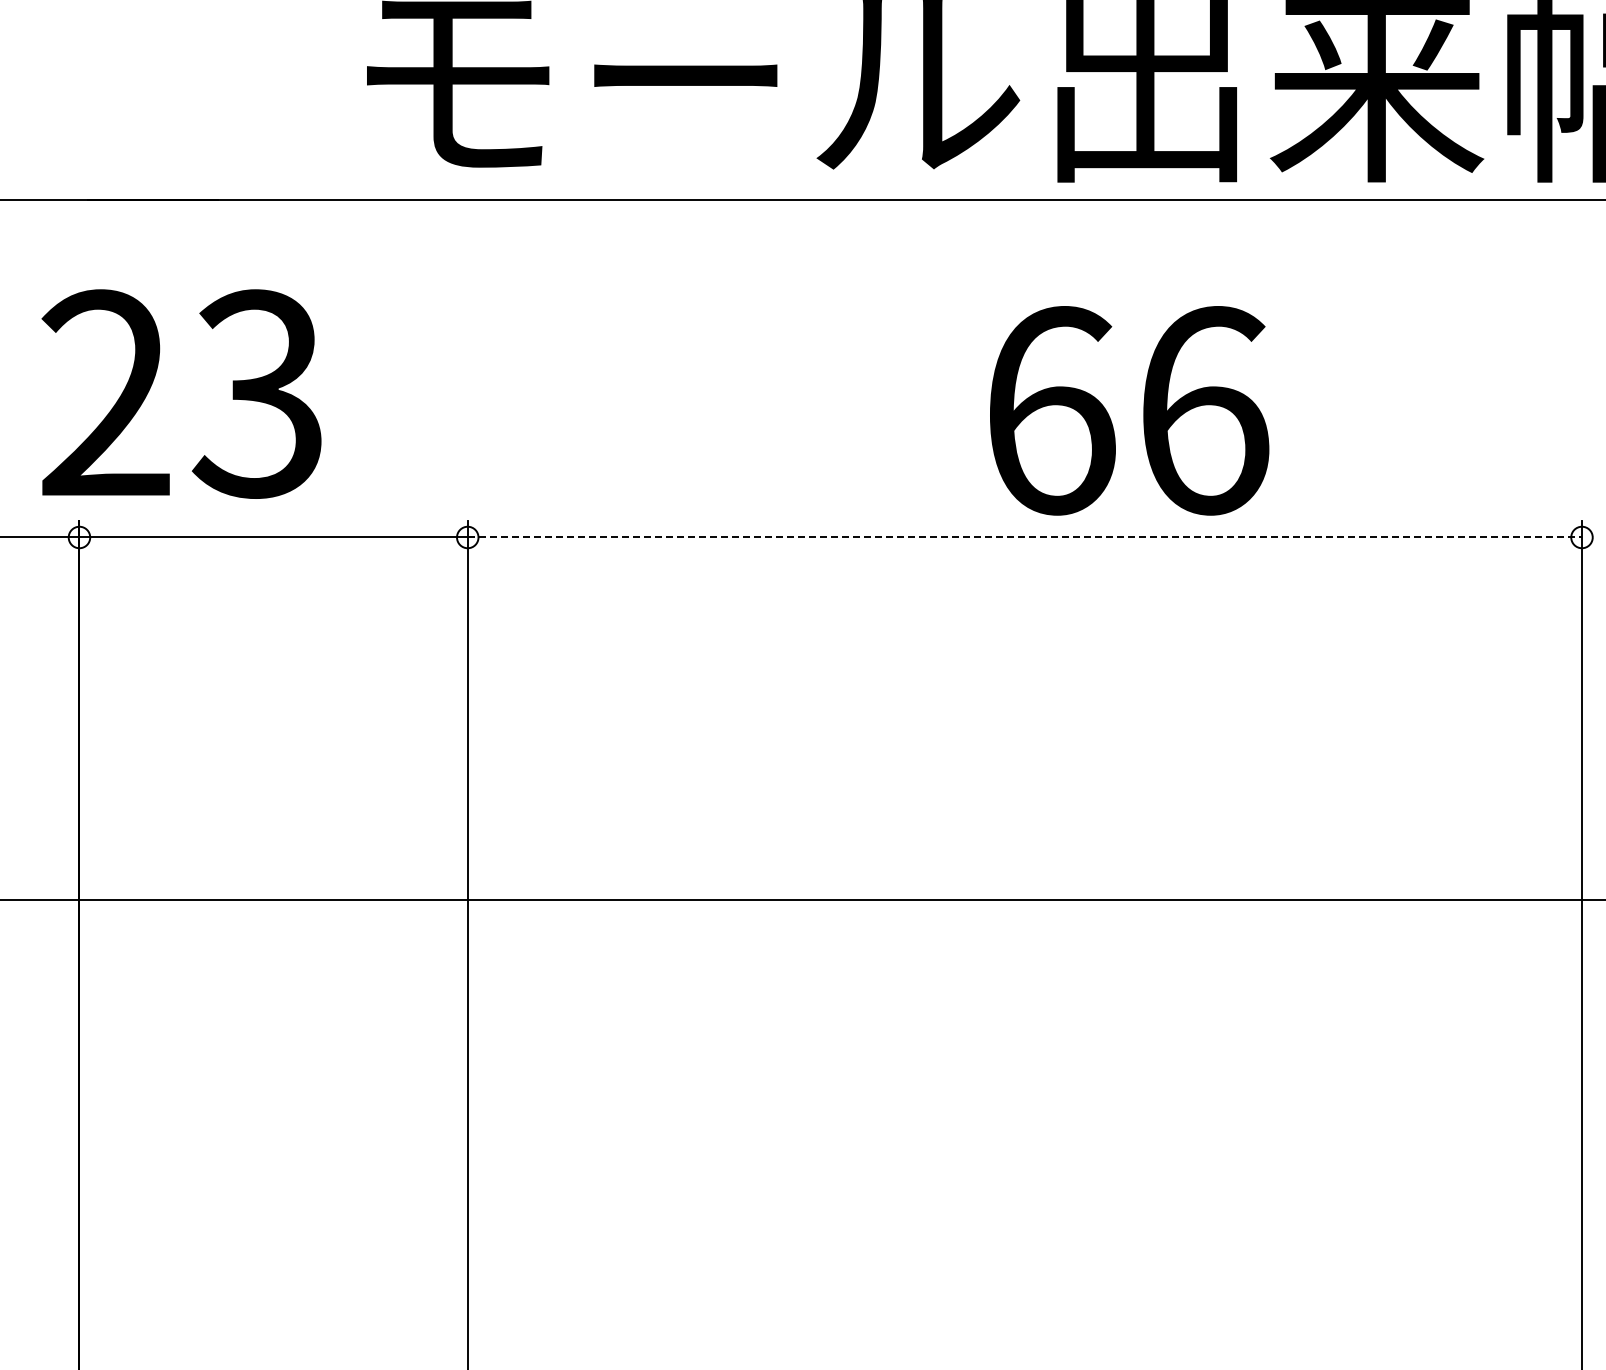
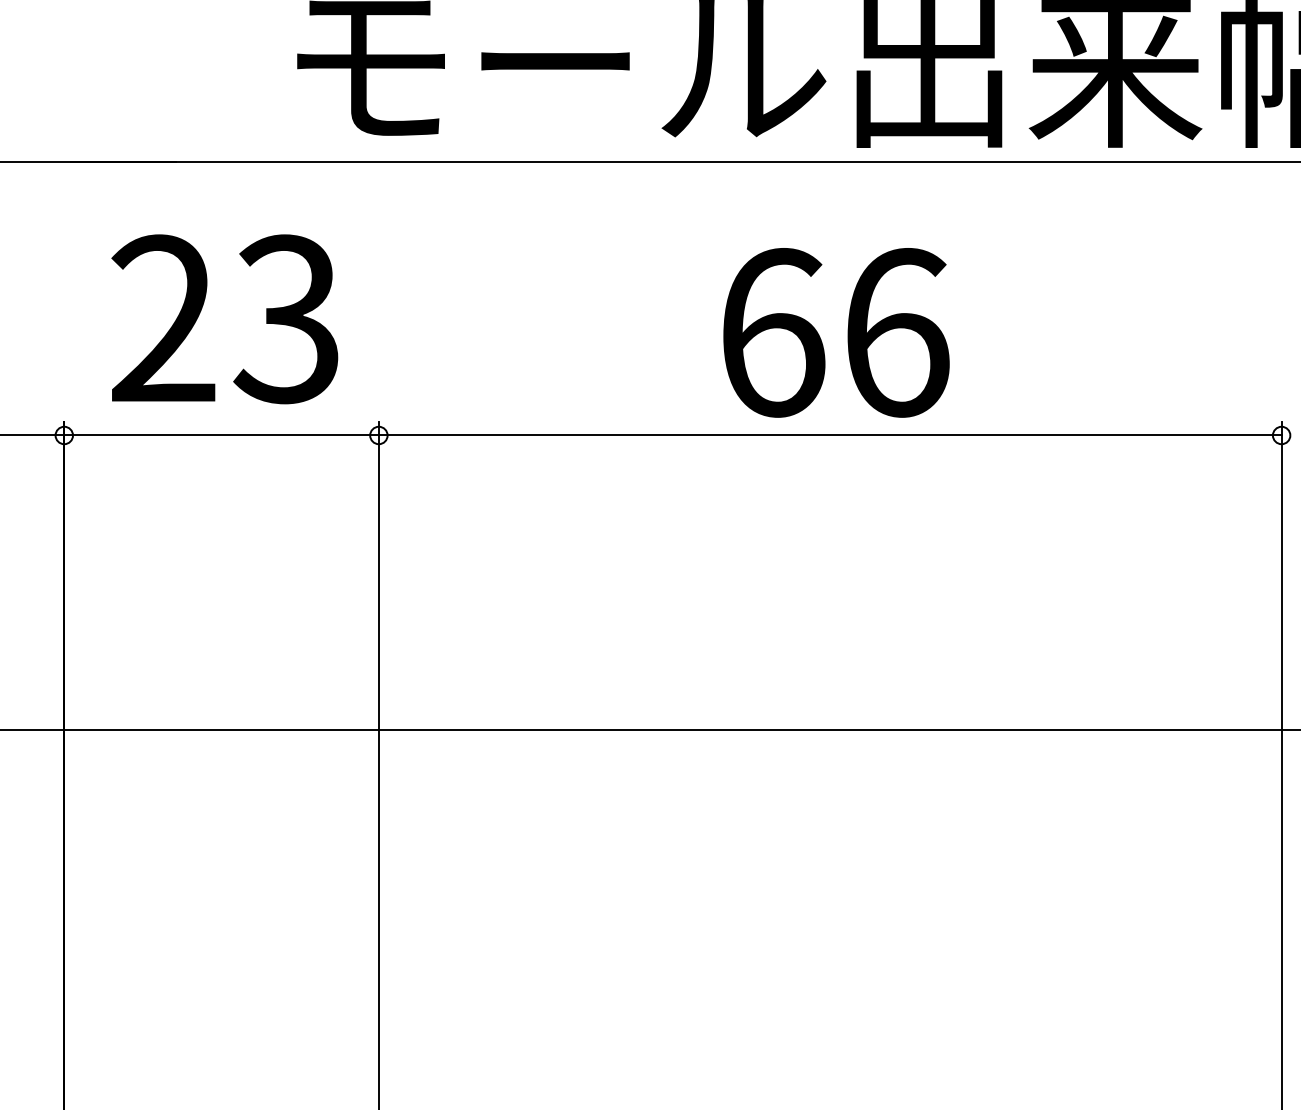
text: (181, 393) -> (224, 318), moved
text: (1129, 410) -> (836, 332), moved
line: (1025, 537) -> (830, 435), dashed -> solid

